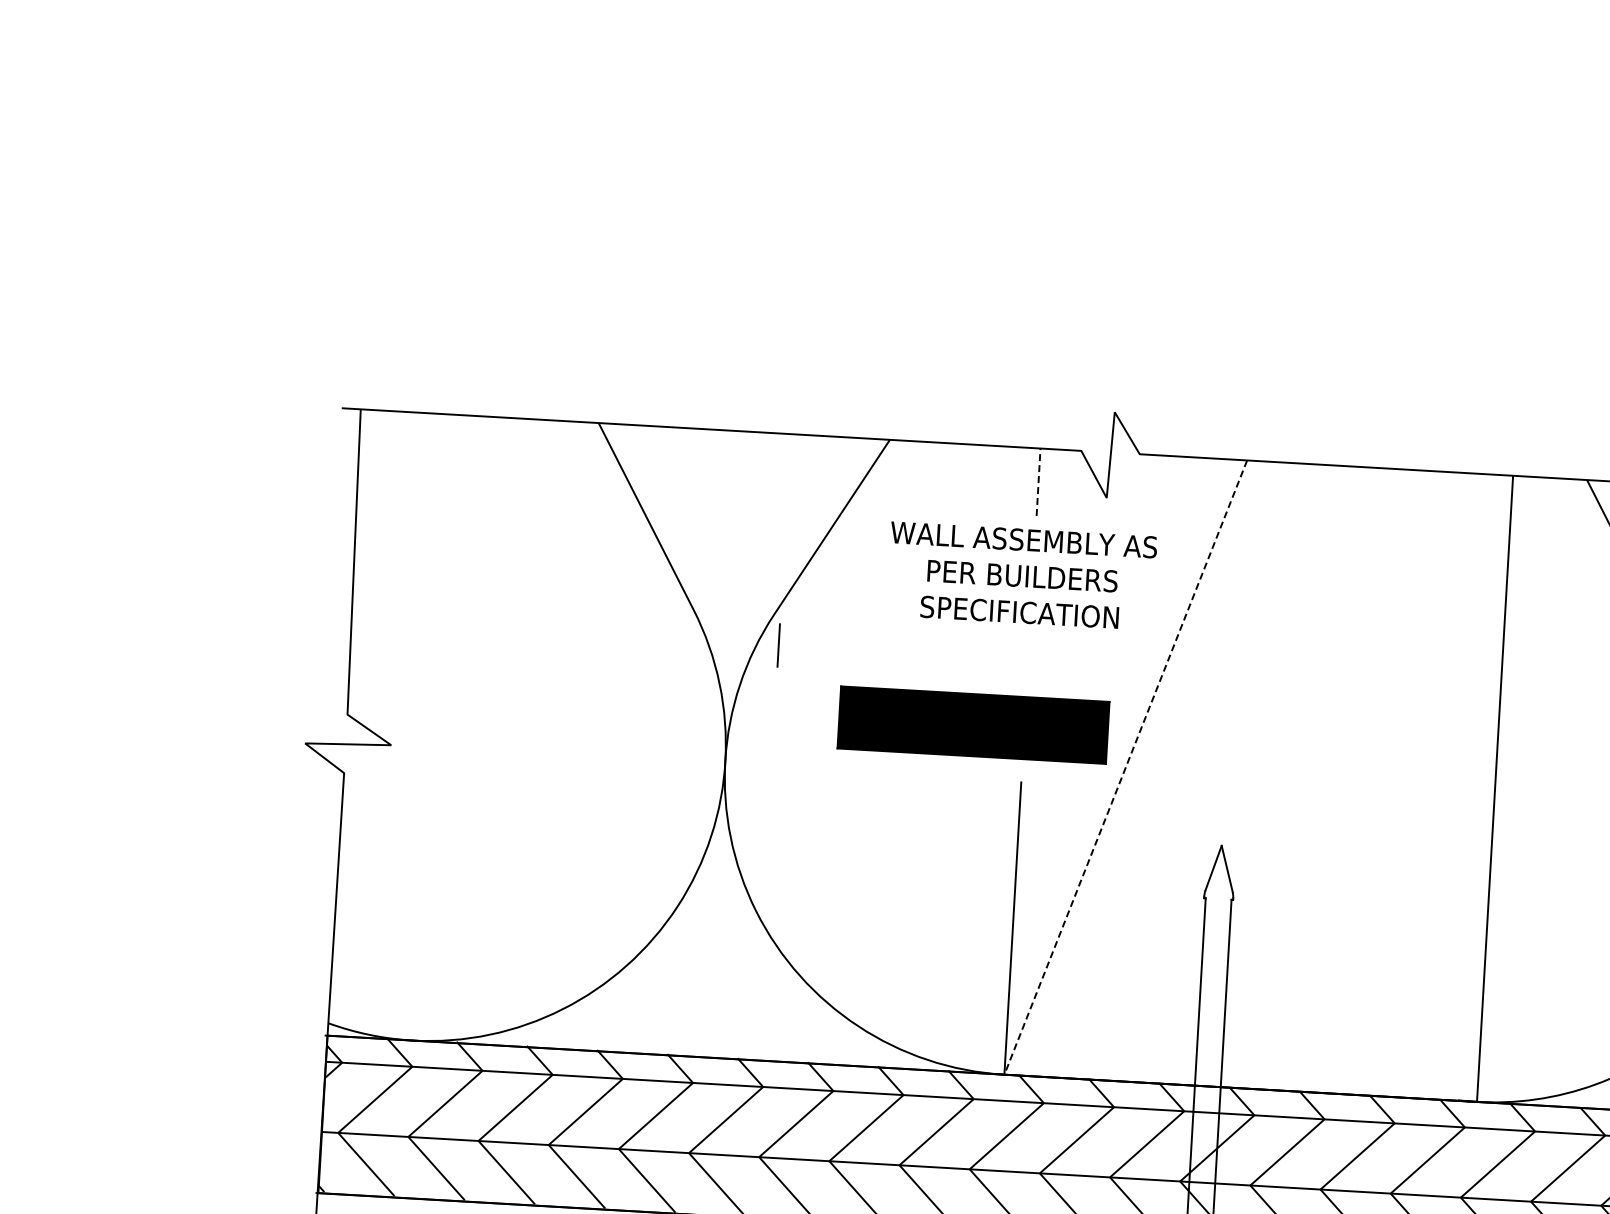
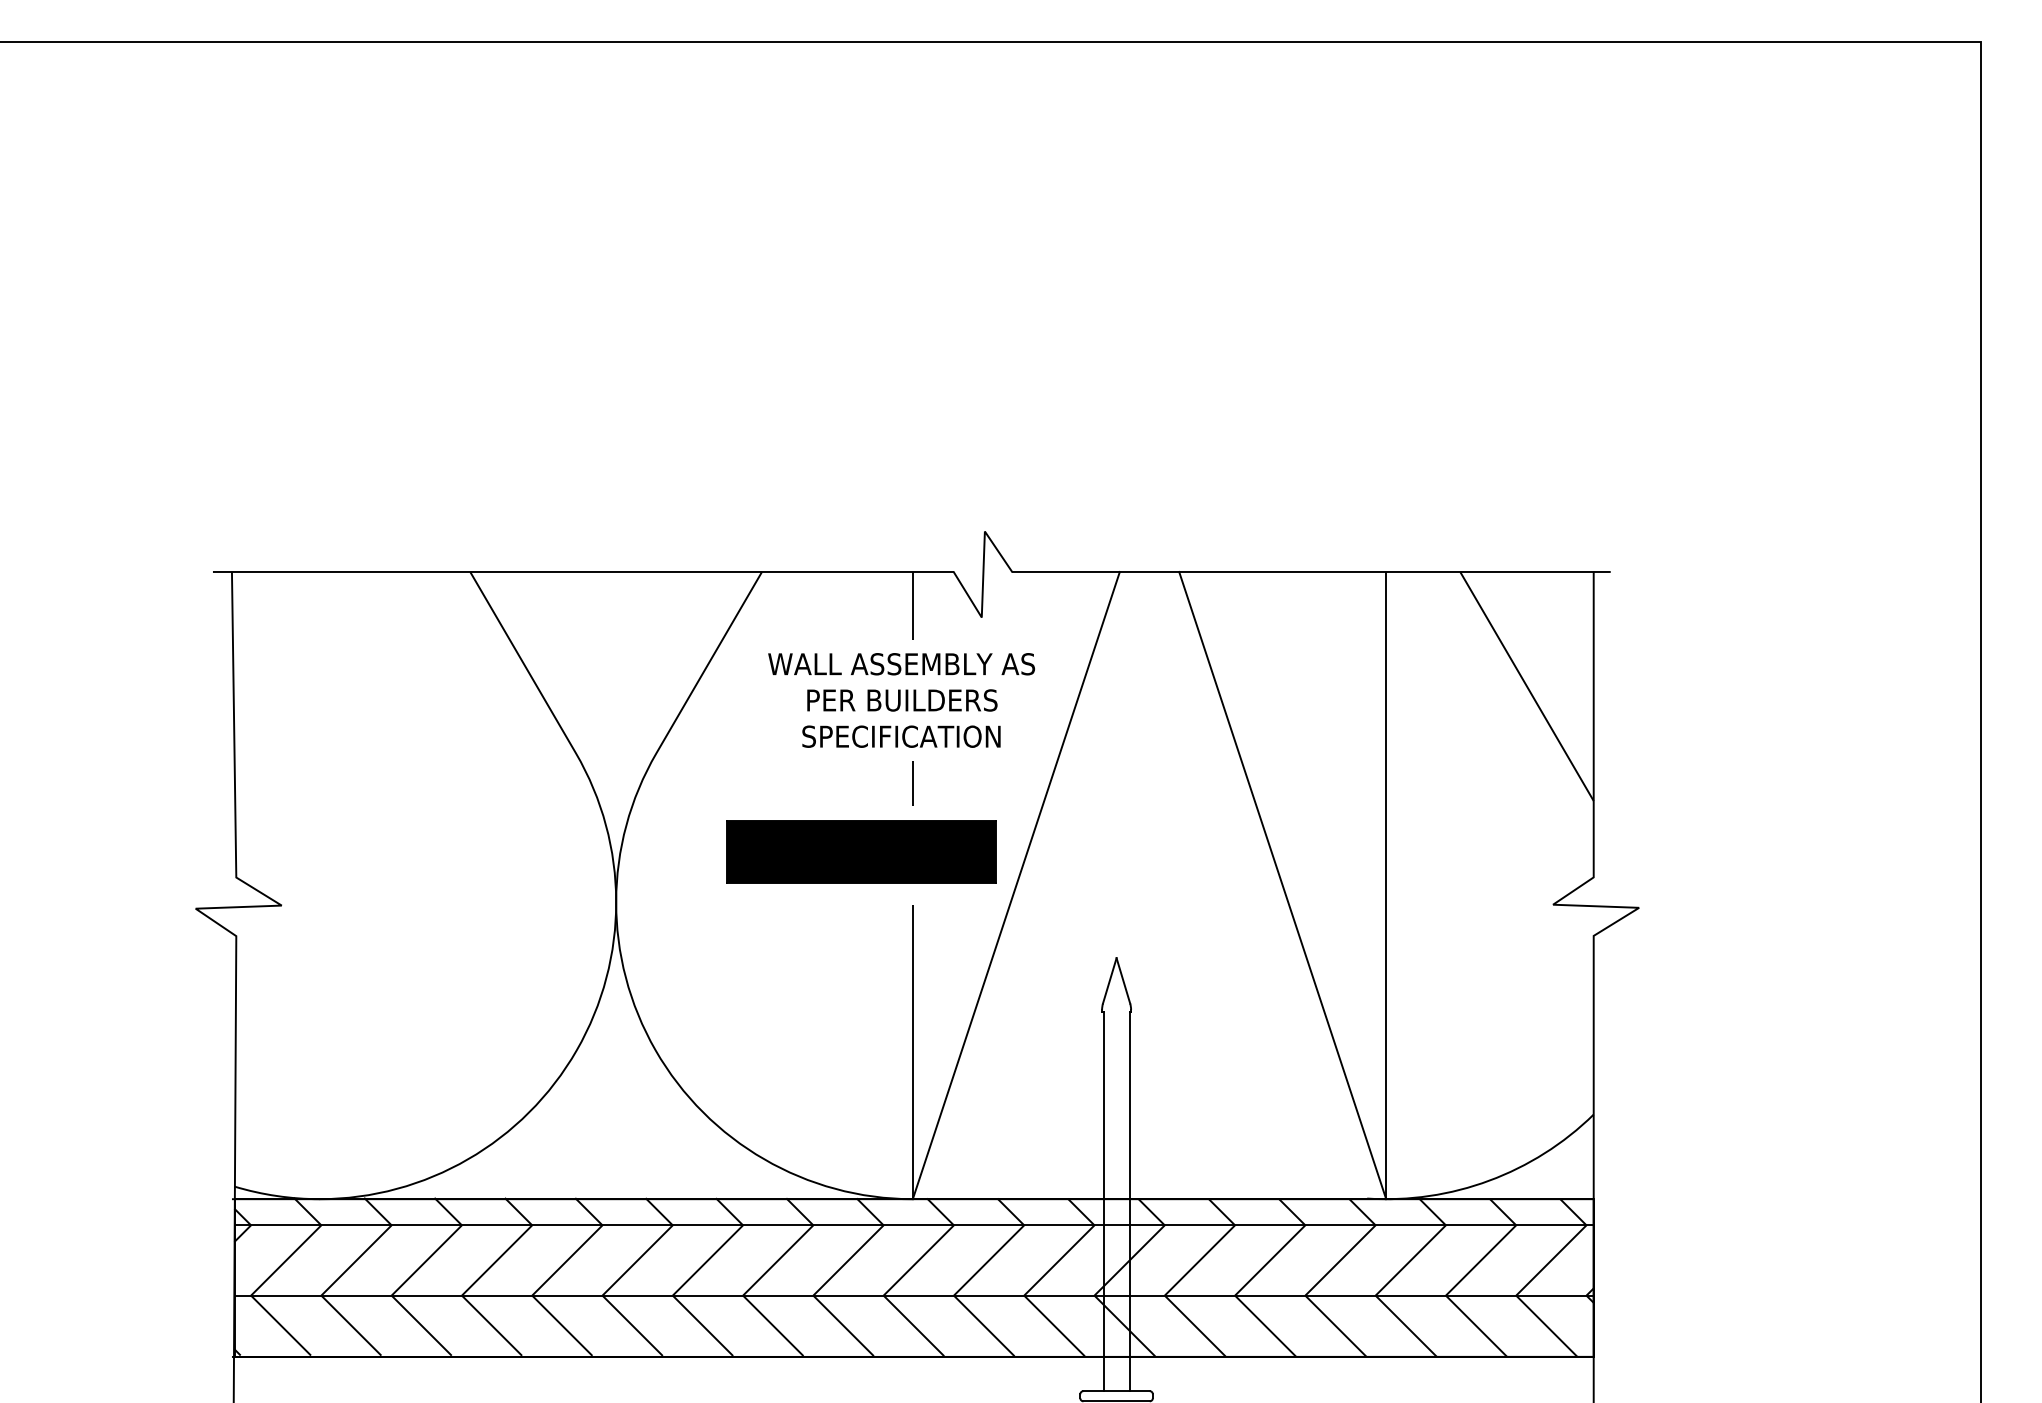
line: (1038, 481) -> (912, 605), dashed -> solid
line: (778, 645) -> (912, 783), moved
line: (1125, 768) -> (1016, 886), dashed -> solid
line: (1391, 782) -> (1282, 885), added

